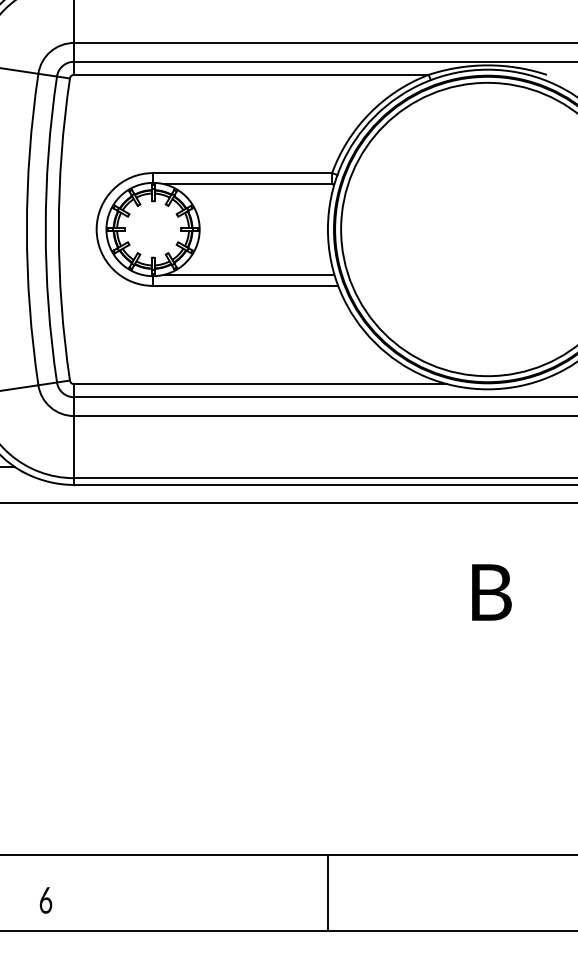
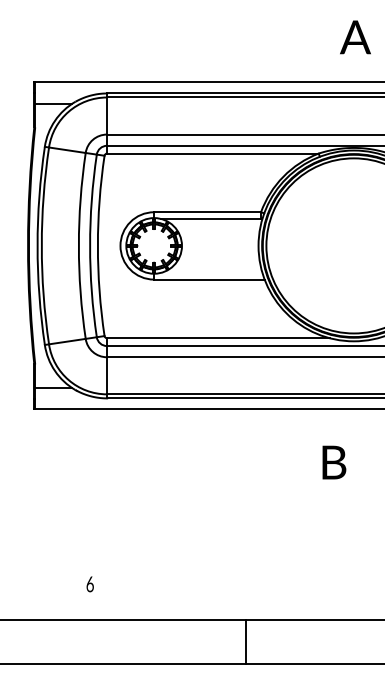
line: (249, 274) -> (211, 272), removed
text: (492, 592) -> (334, 462), moved
line: (327, 892) -> (245, 641), moved
text: (44, 900) -> (89, 584), moved

